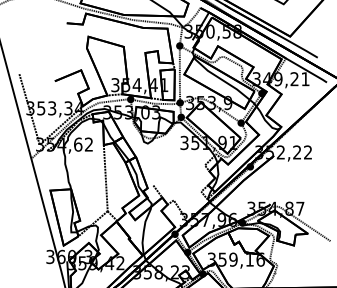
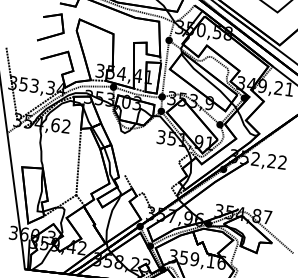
part: (65, 54) -> (54, 34), added

